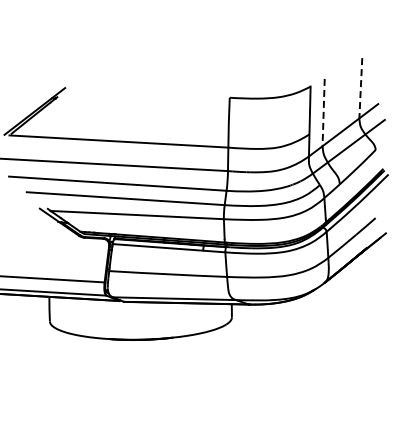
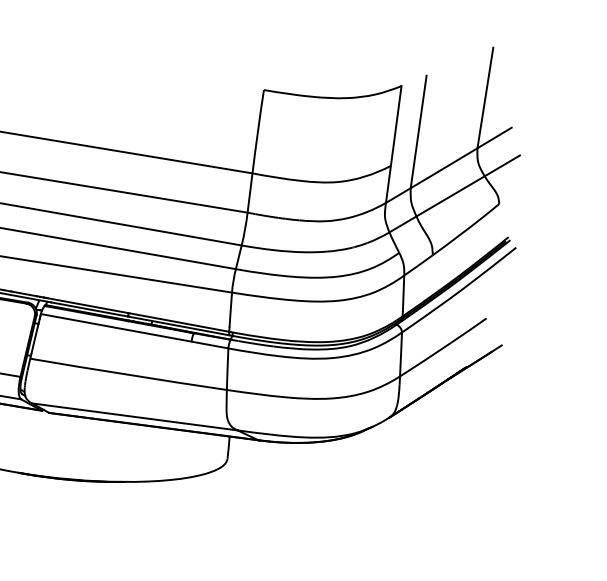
line: (360, 88) -> (484, 98), dashed -> solid
line: (323, 112) -> (418, 131), dashed -> solid

